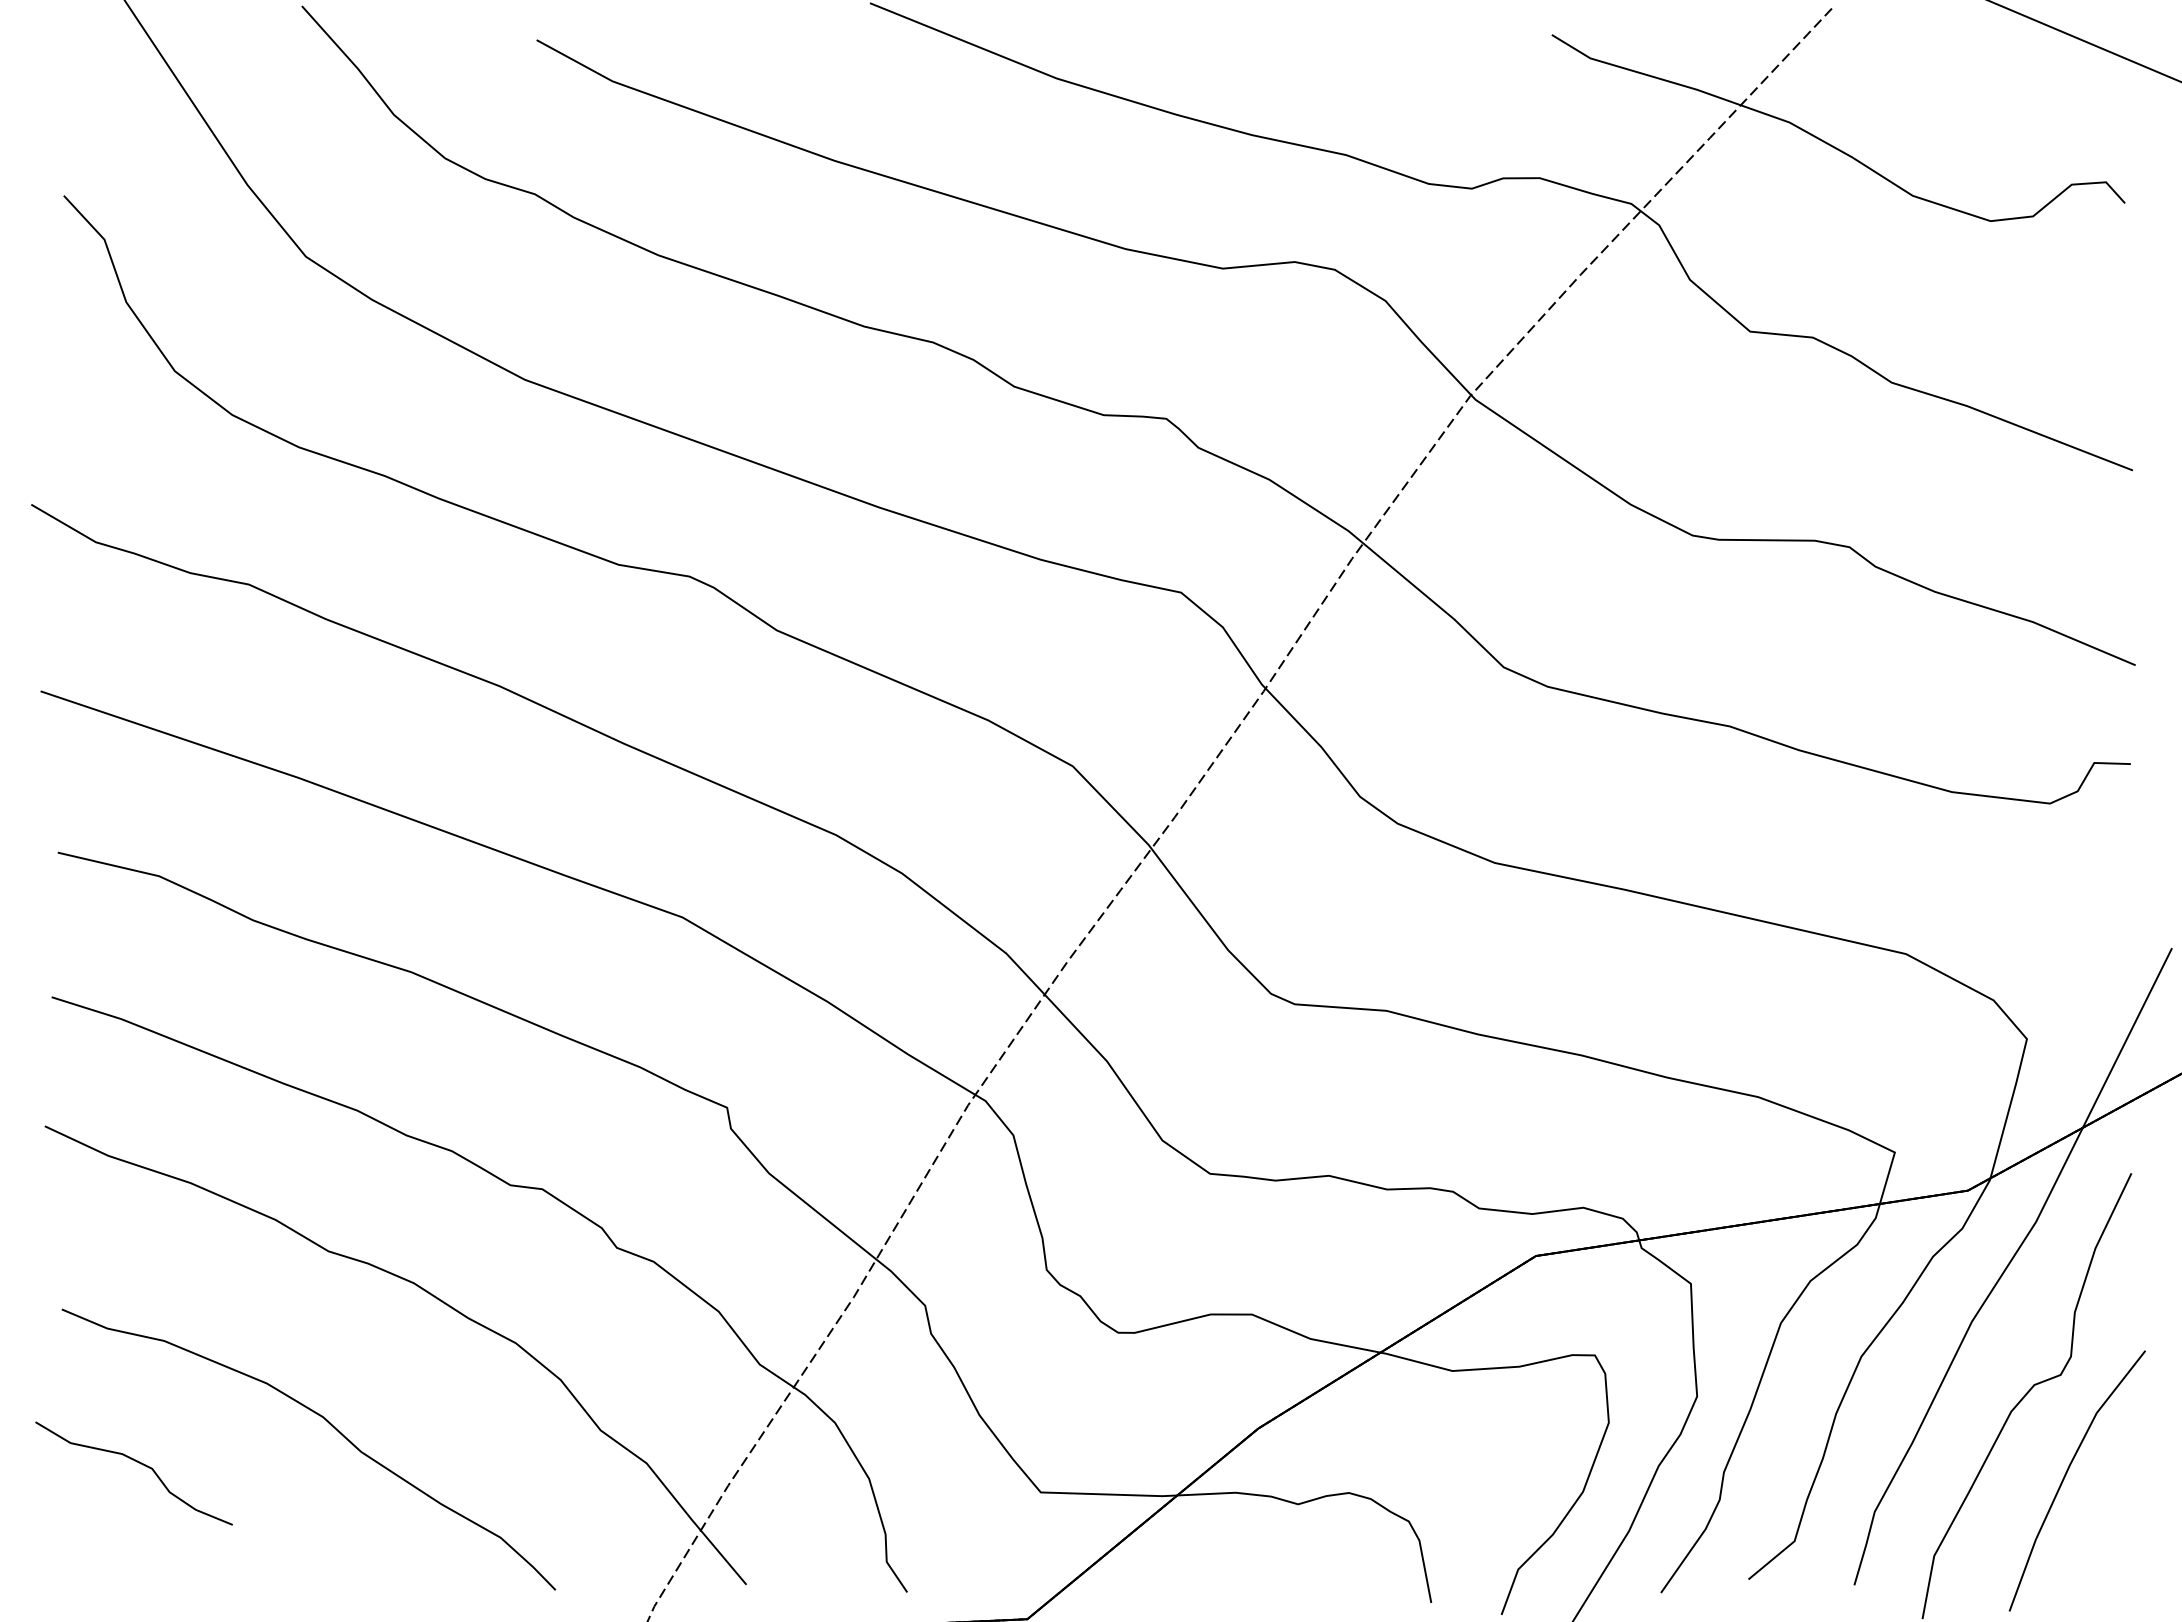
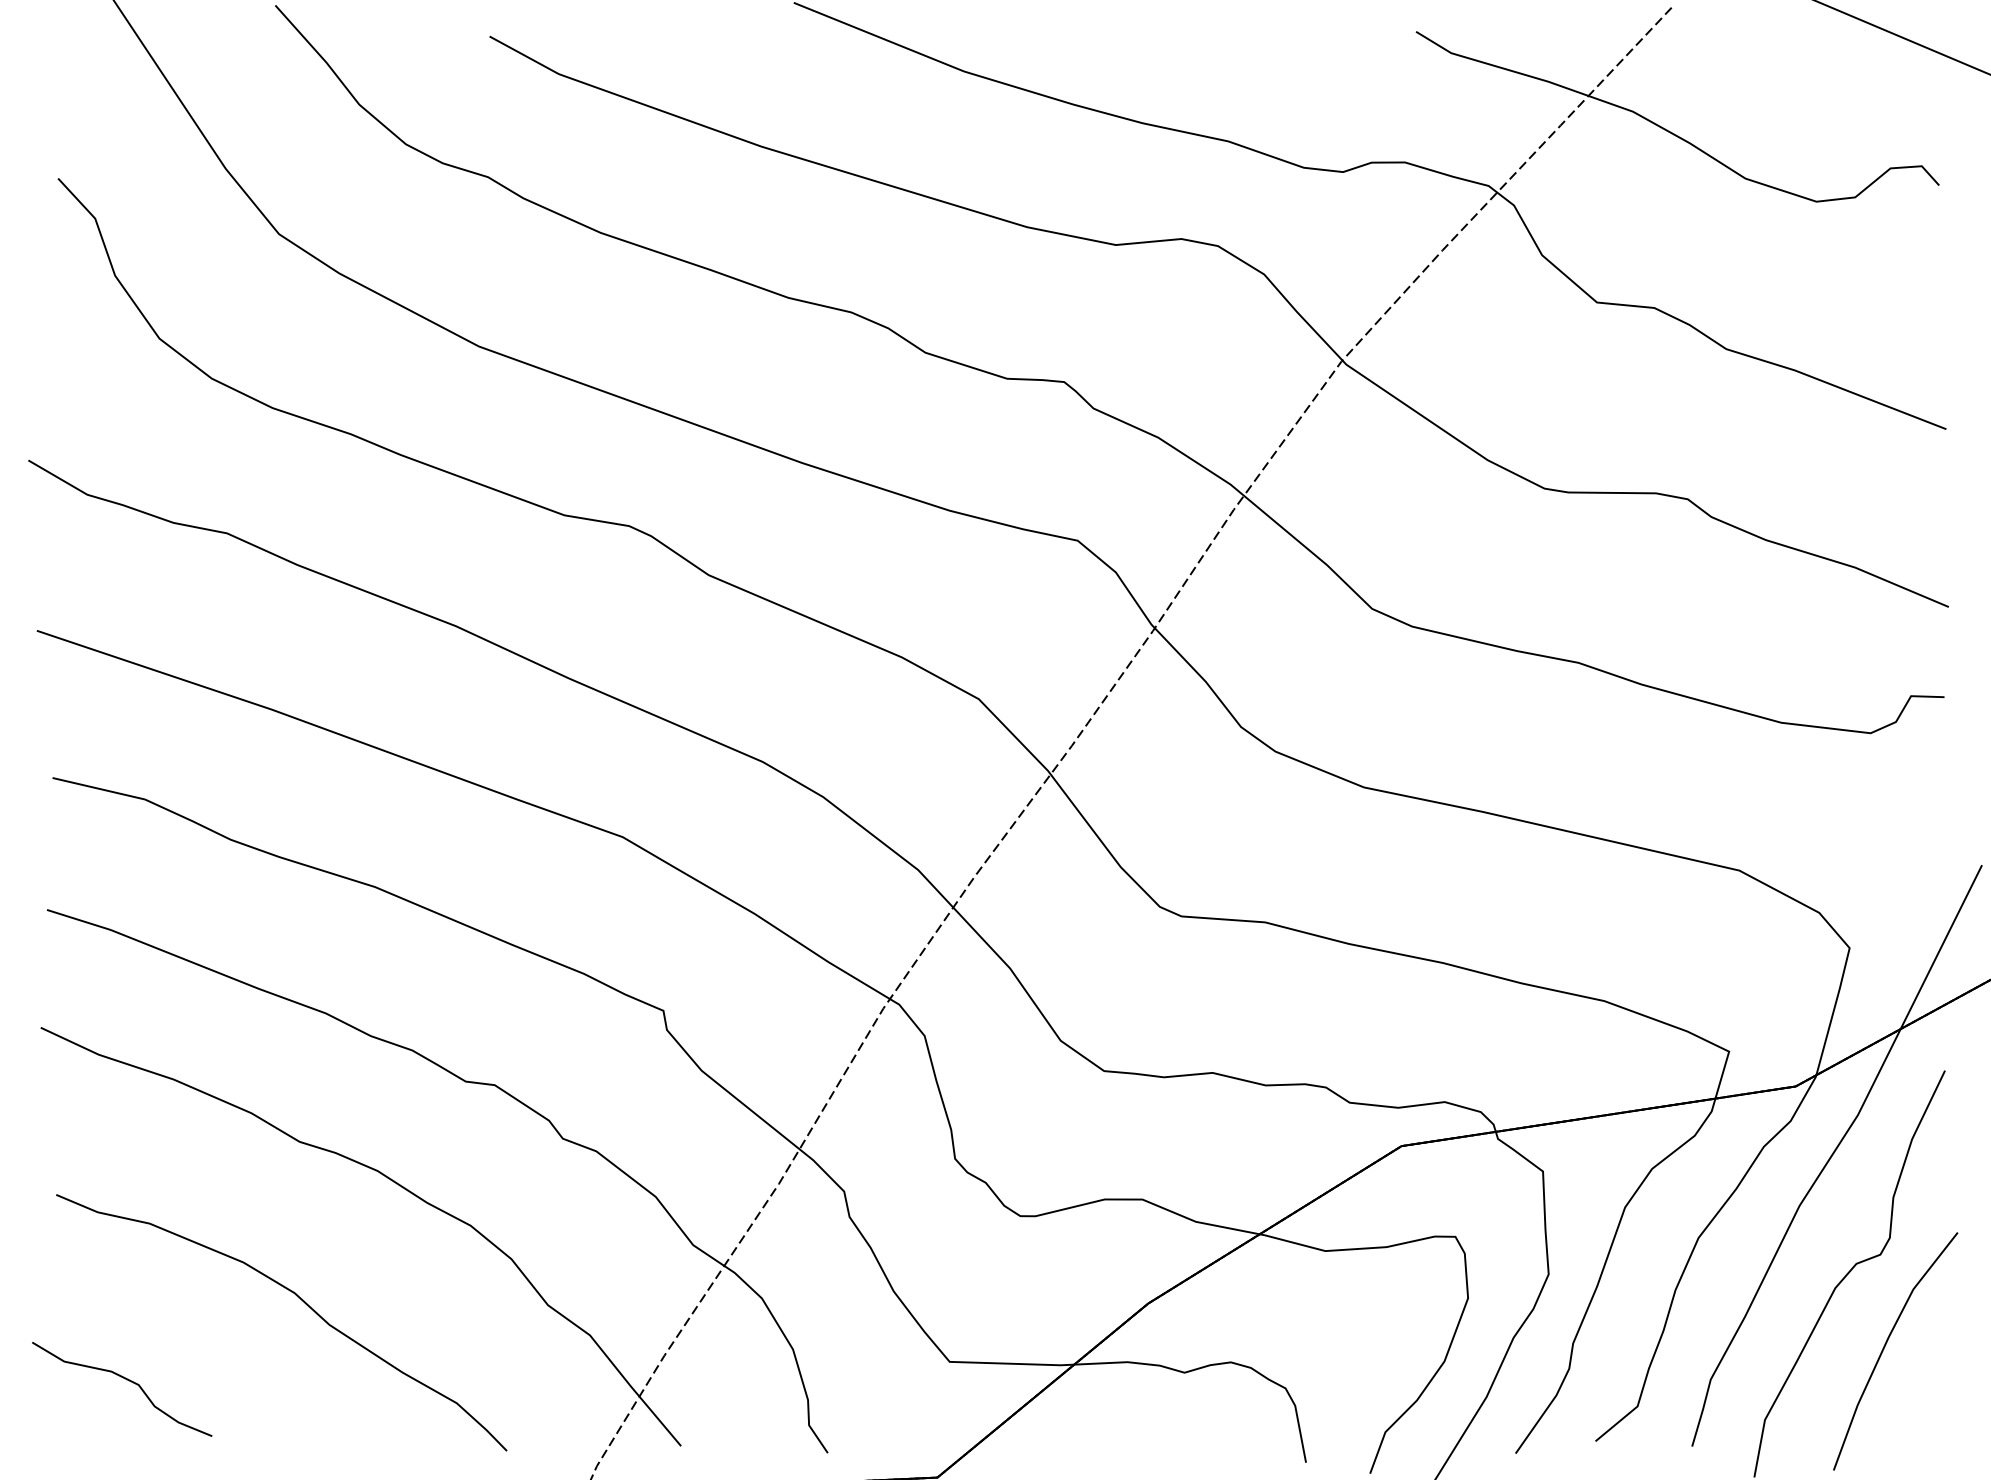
curve: (138, 1463) -> (126, 1380), moved

